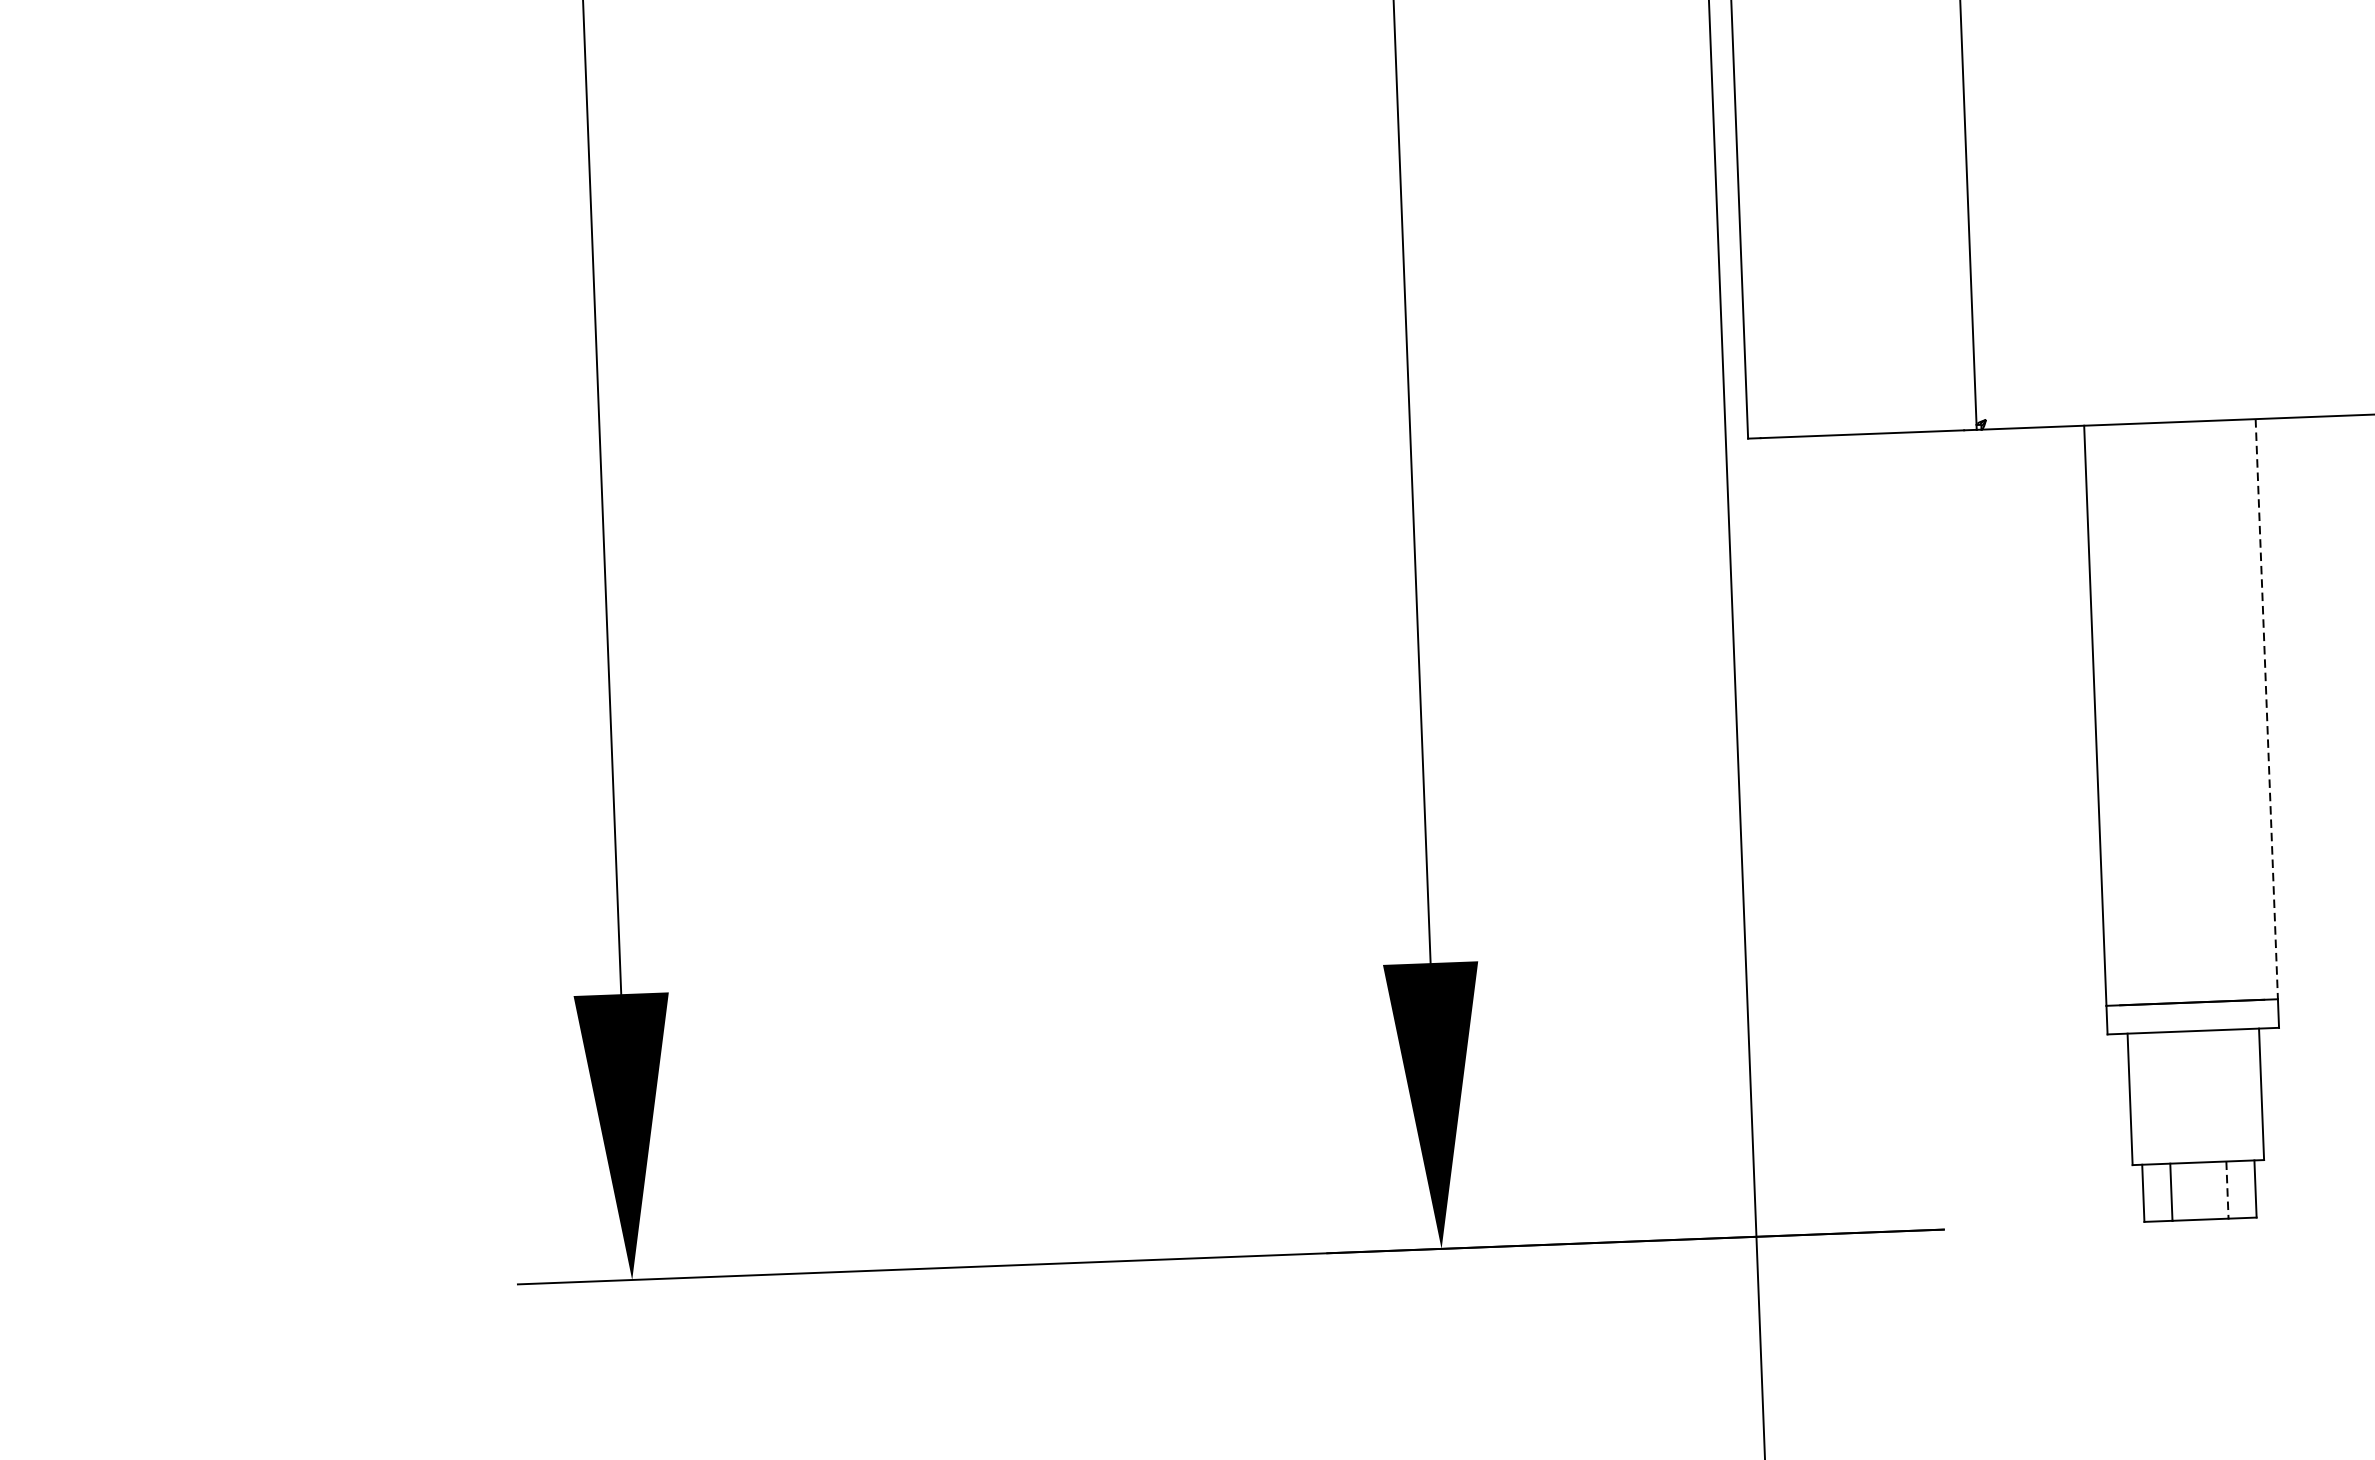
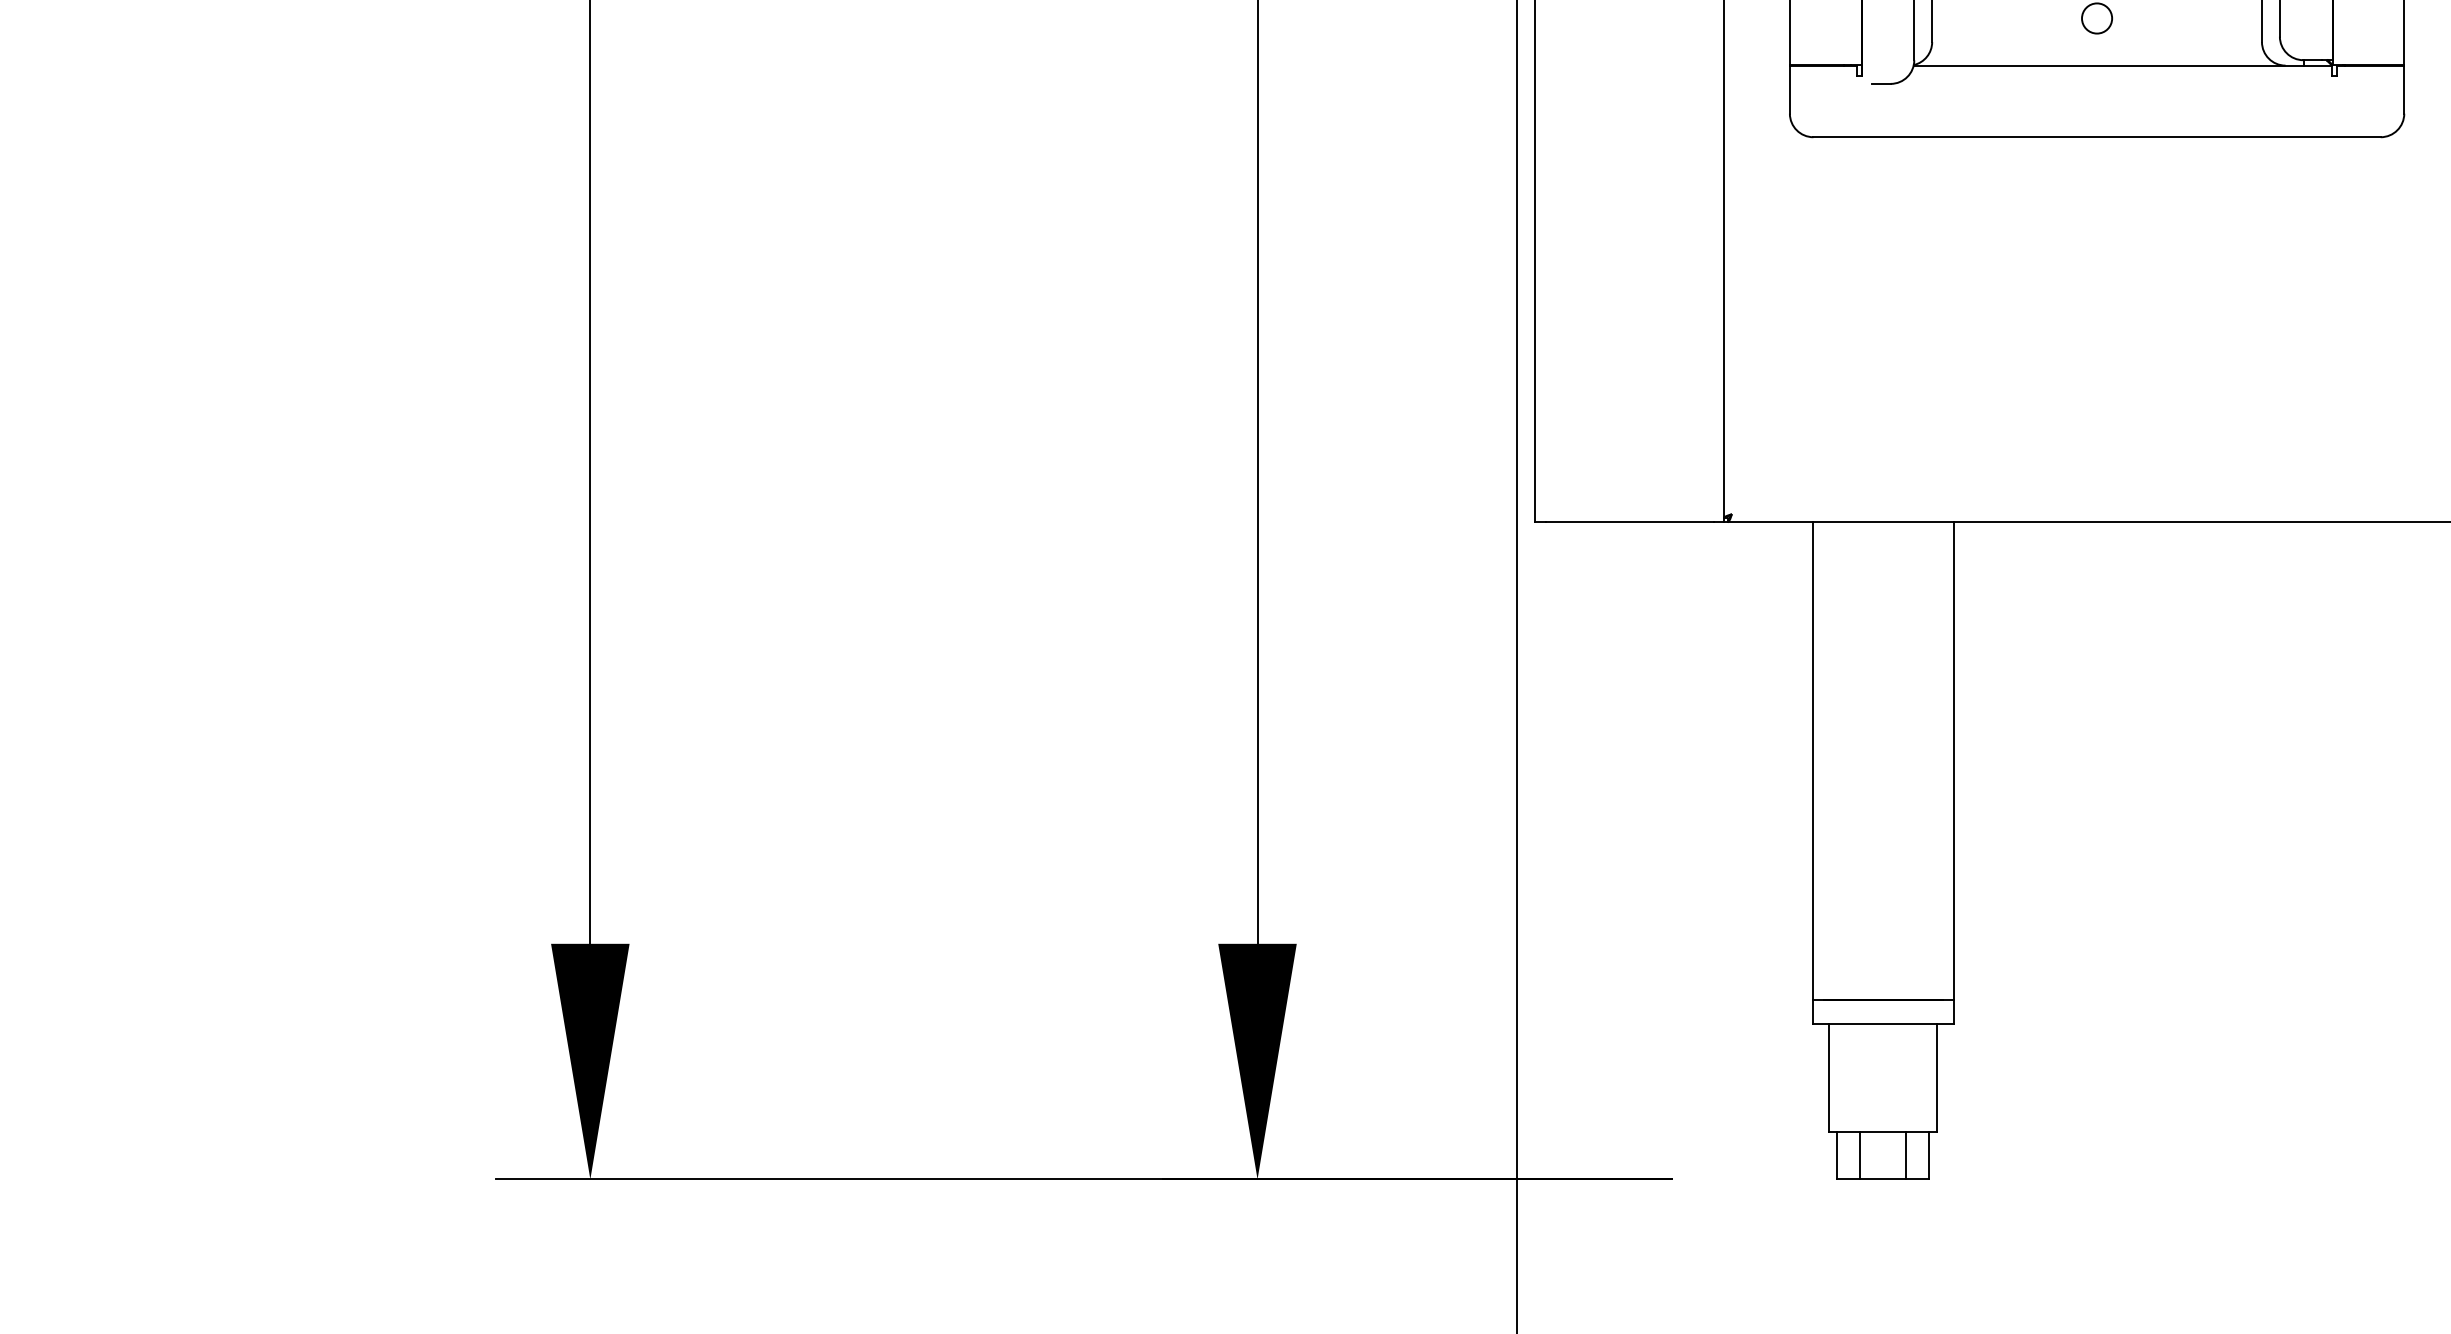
line: (2266, 709) -> (1953, 761), dashed -> solid
line: (2227, 1189) -> (1906, 1155), dashed -> solid

